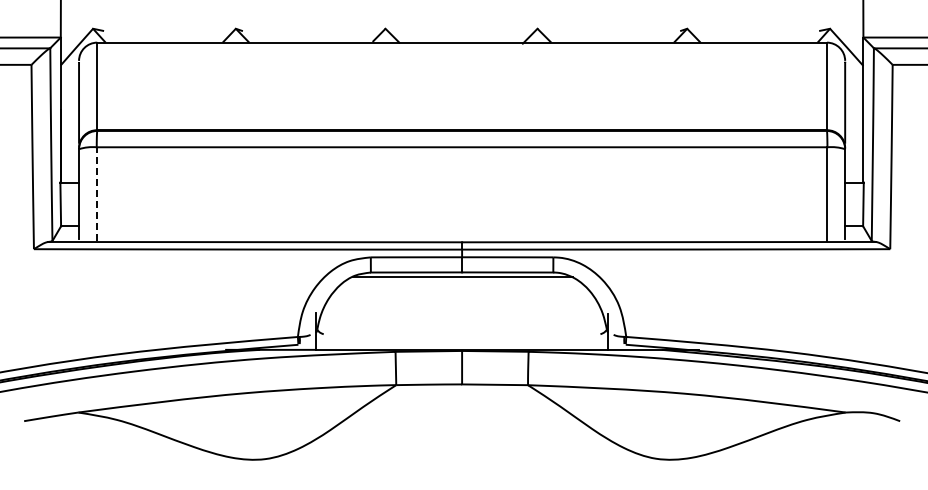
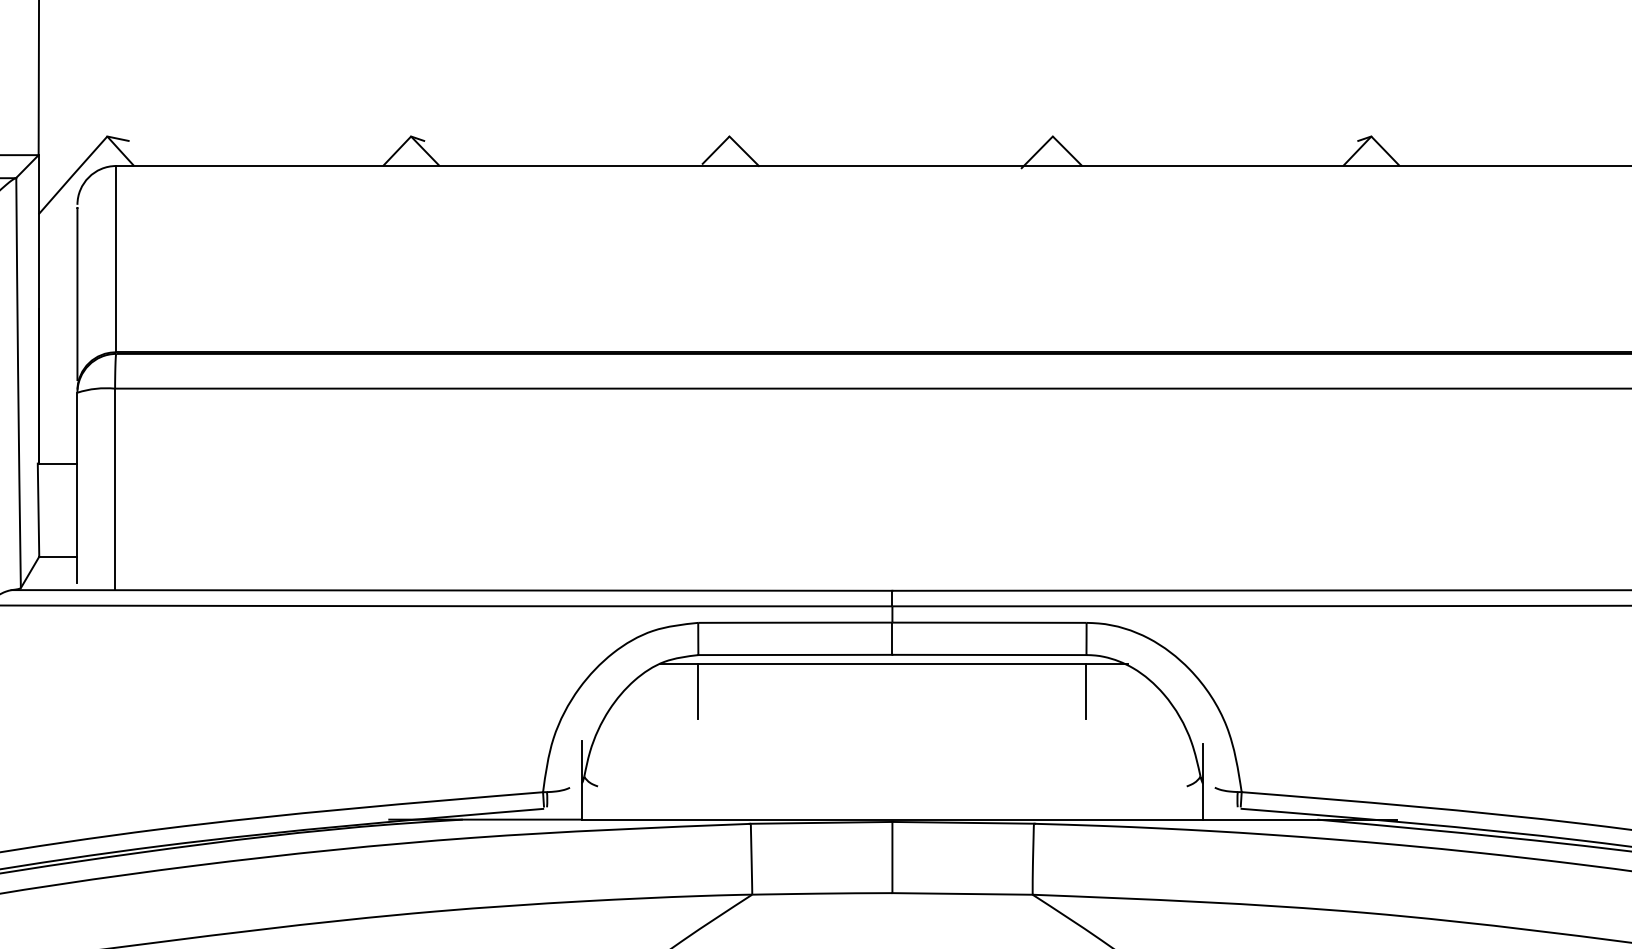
line: (96, 193) -> (114, 486), dashed -> solid
line: (370, 289) -> (697, 691), added
line: (553, 289) -> (1086, 691), added

